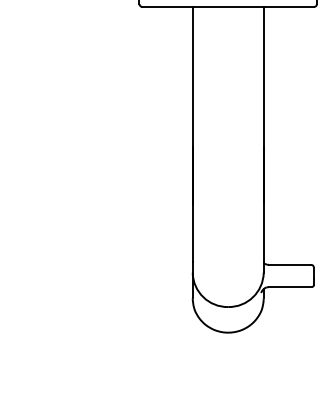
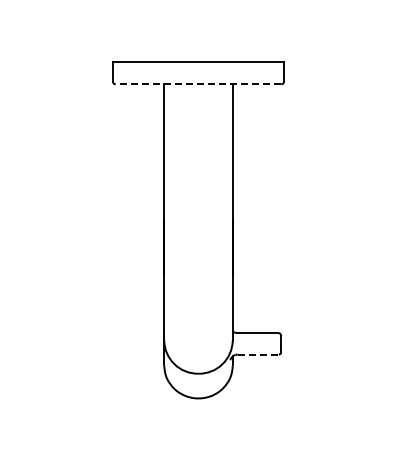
line: (228, 7) -> (198, 84), solid -> dashed
line: (290, 287) -> (258, 354), solid -> dashed

